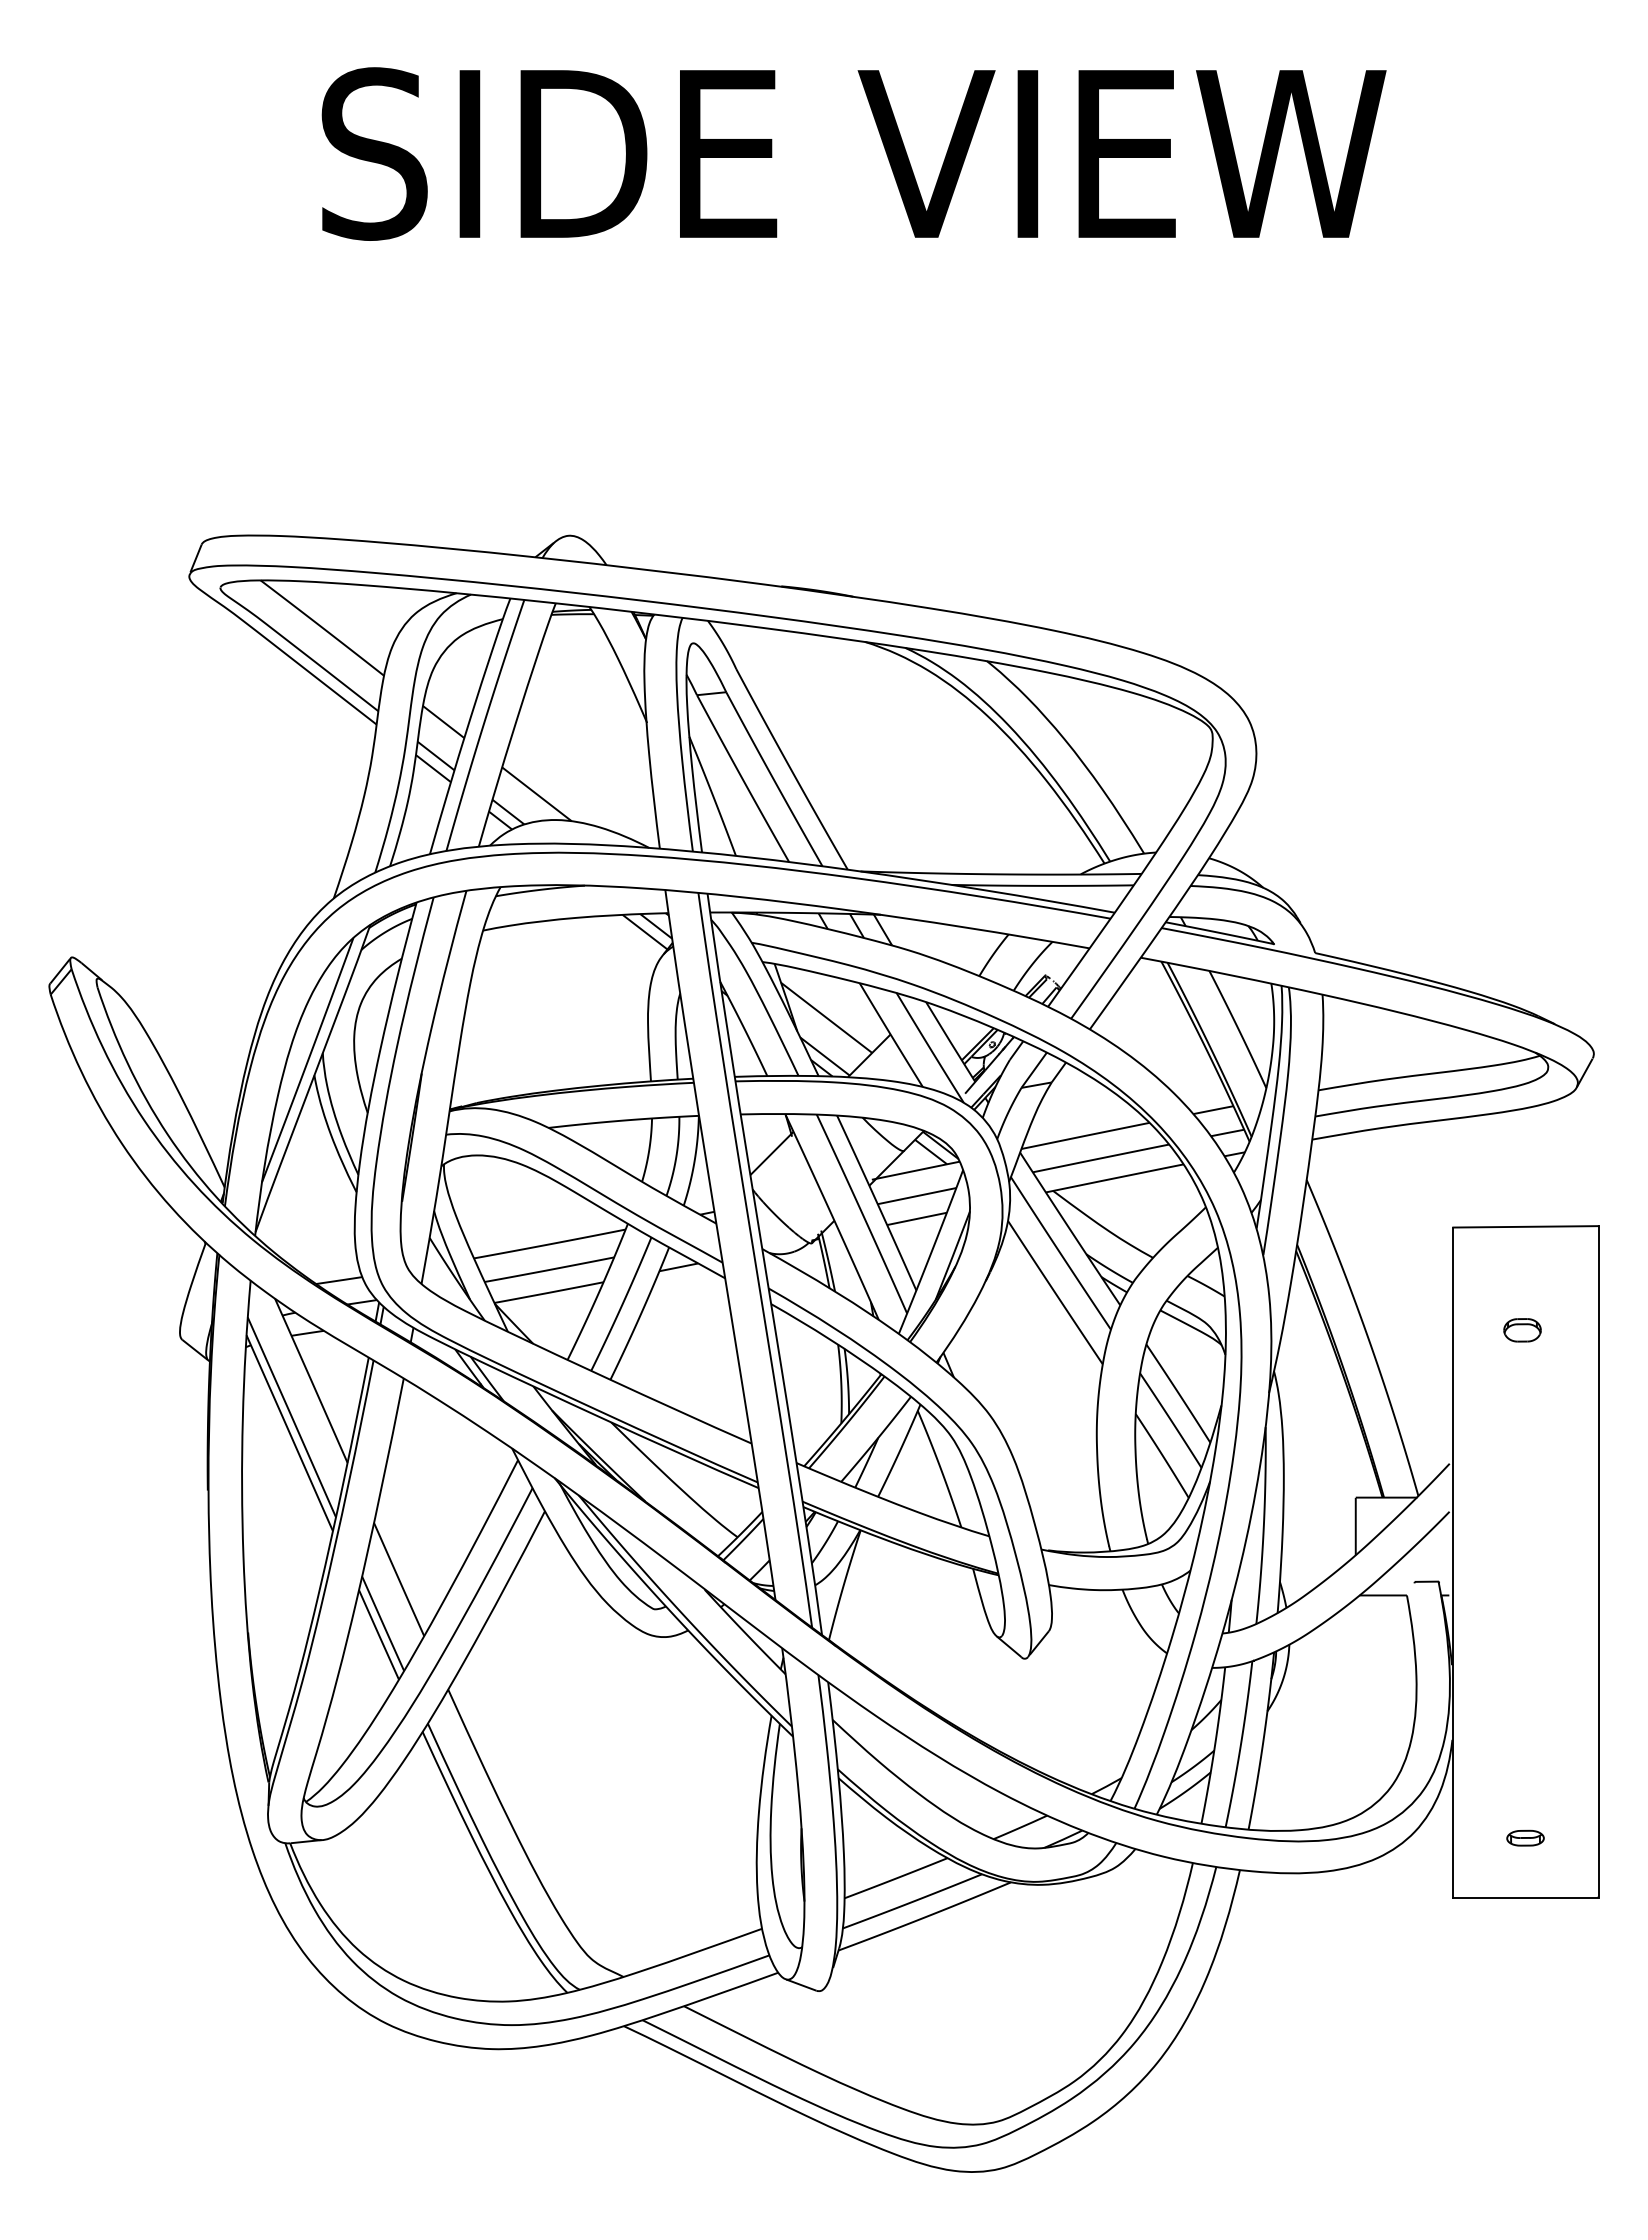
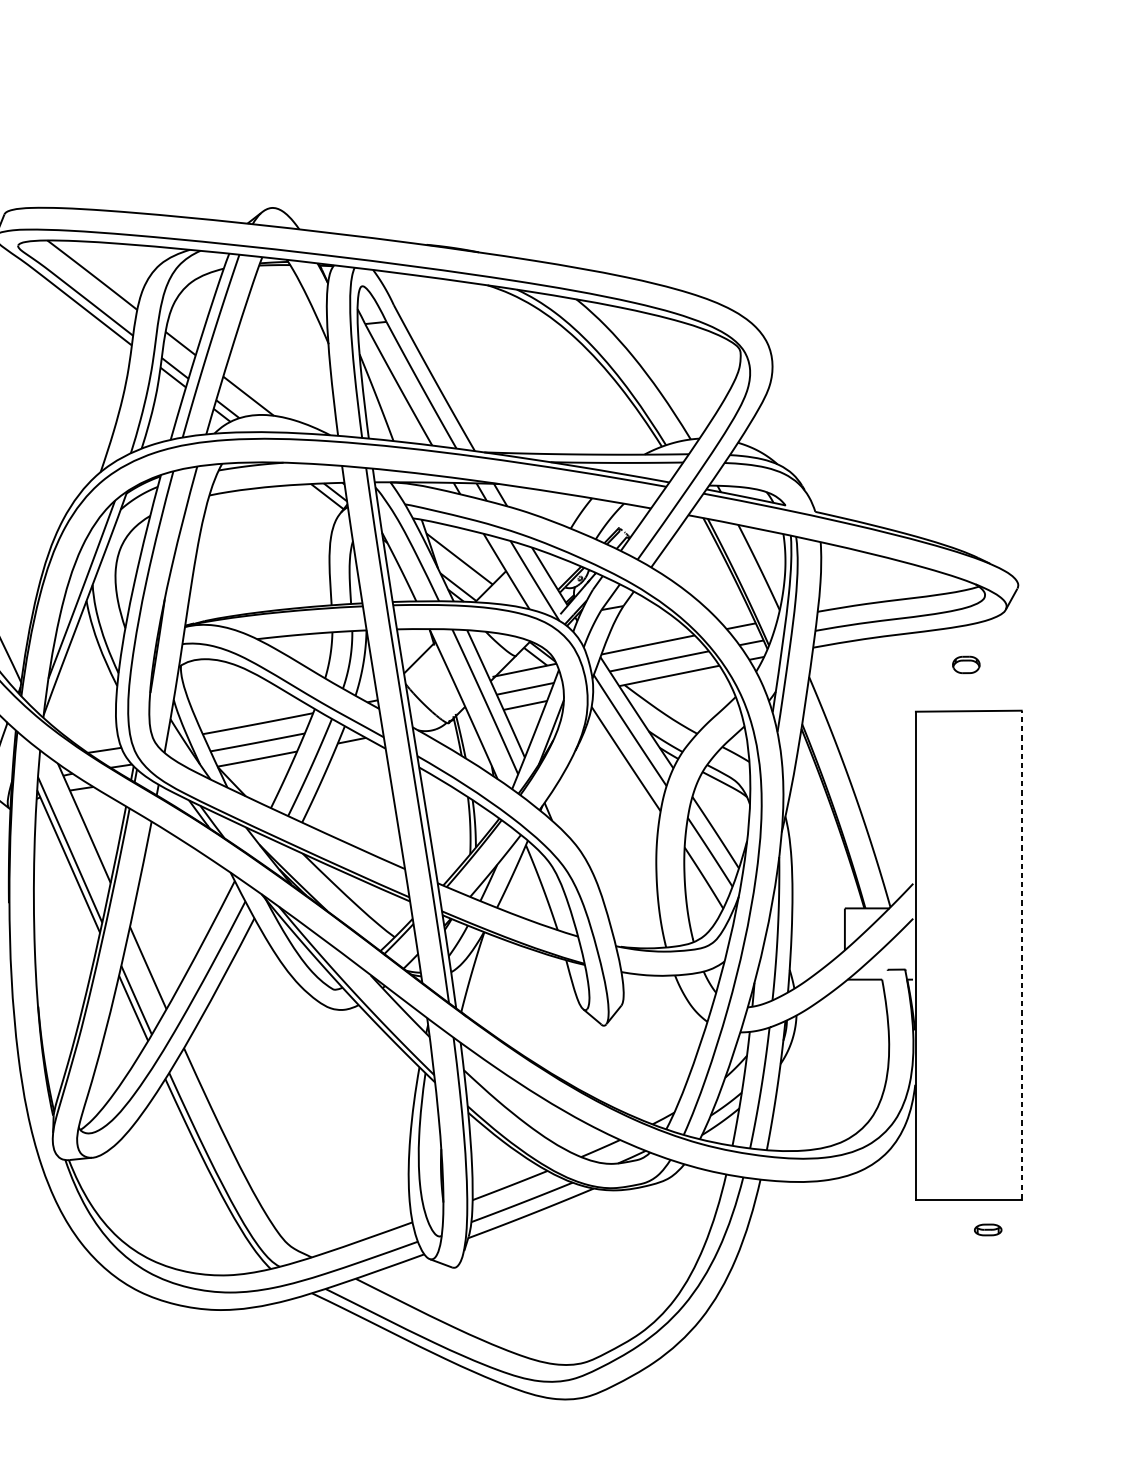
part: (1522, 1330) -> (966, 665), moved
line: (1598, 1560) -> (1021, 954), solid -> dashed
part: (1525, 1837) -> (988, 1229), moved

